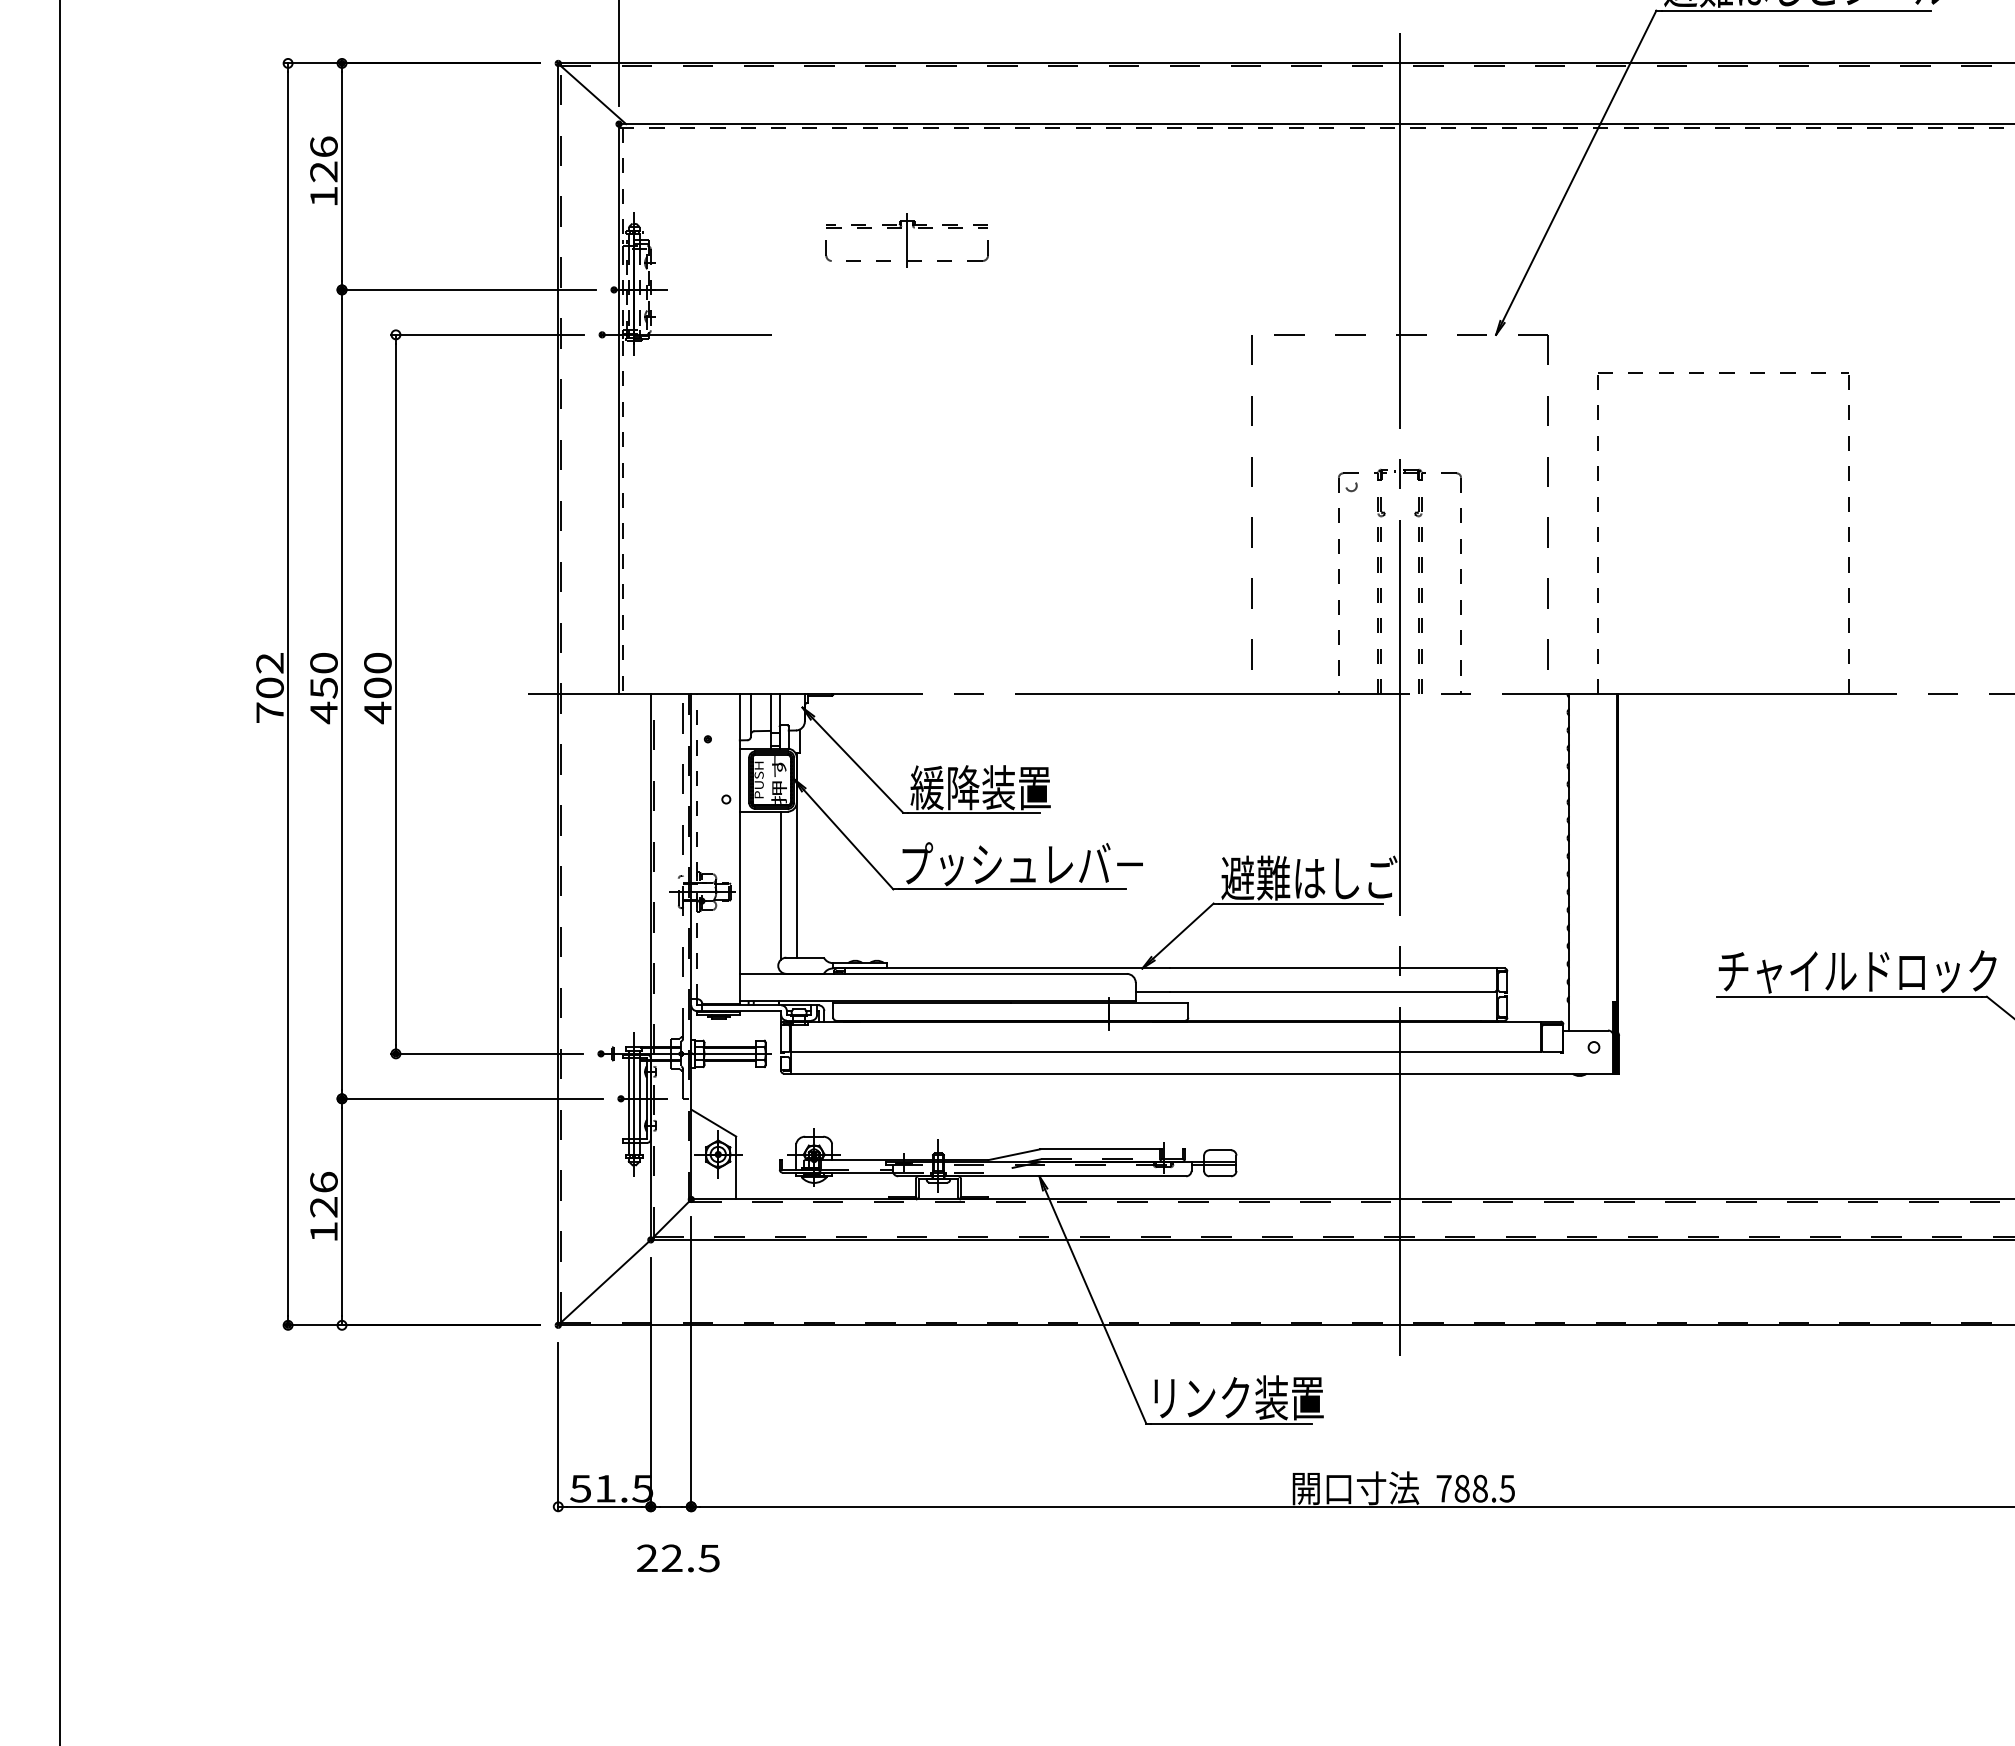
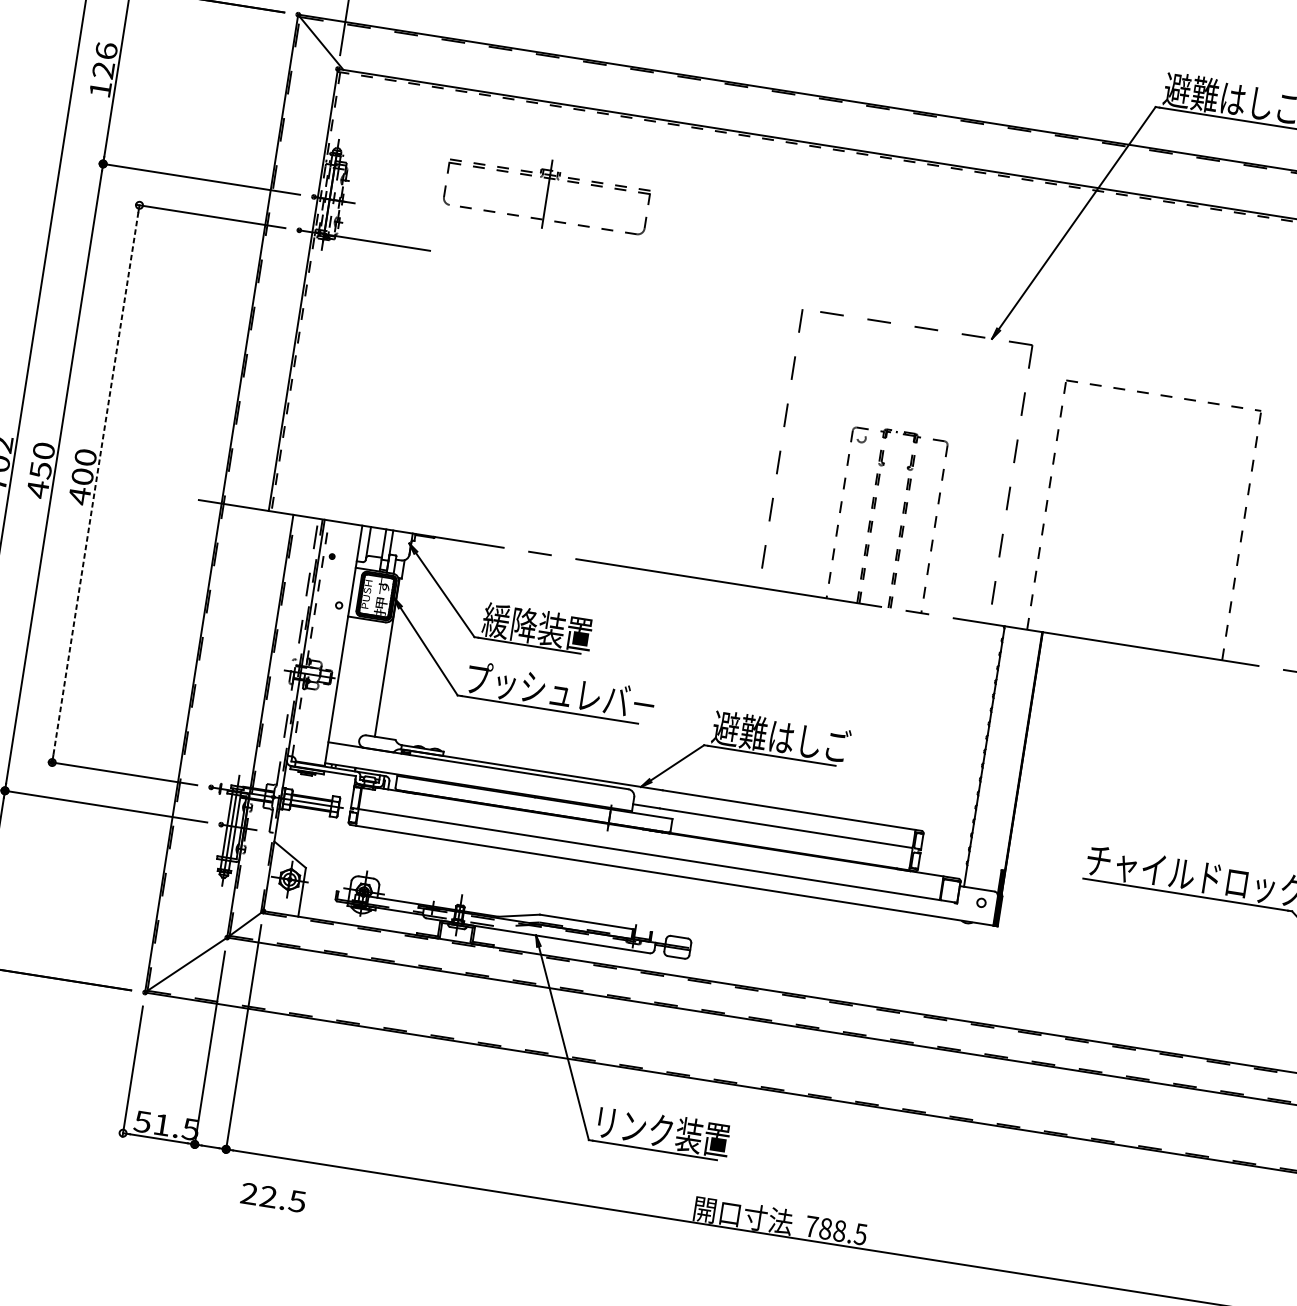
part: (906, 240) -> (546, 194), size x1.6
line: (1399, 693) -> (873, 605), removed
line: (395, 694) -> (95, 483), solid -> dashed
line: (781, 885) -> (371, 678), removed
text: (678, 1558) -> (273, 1197), moved

